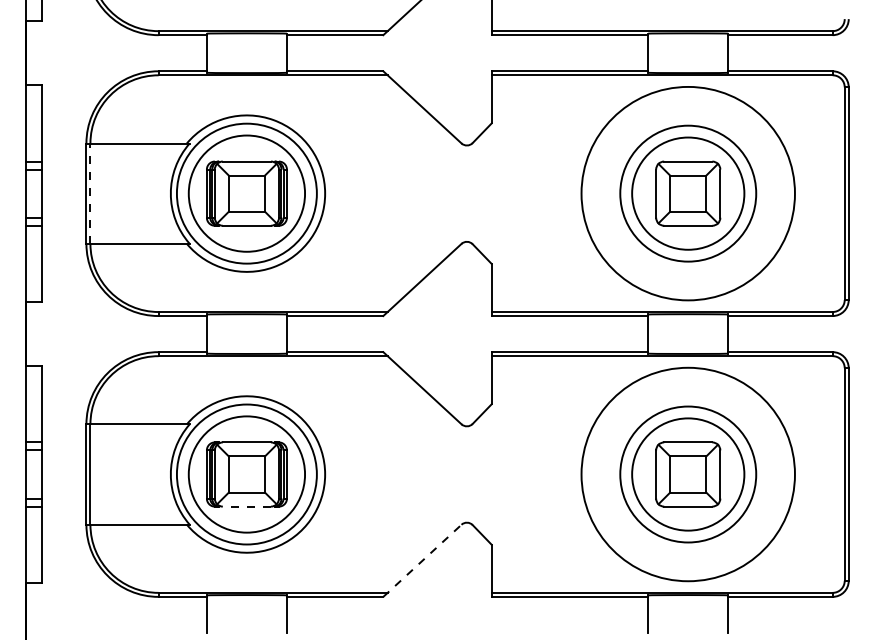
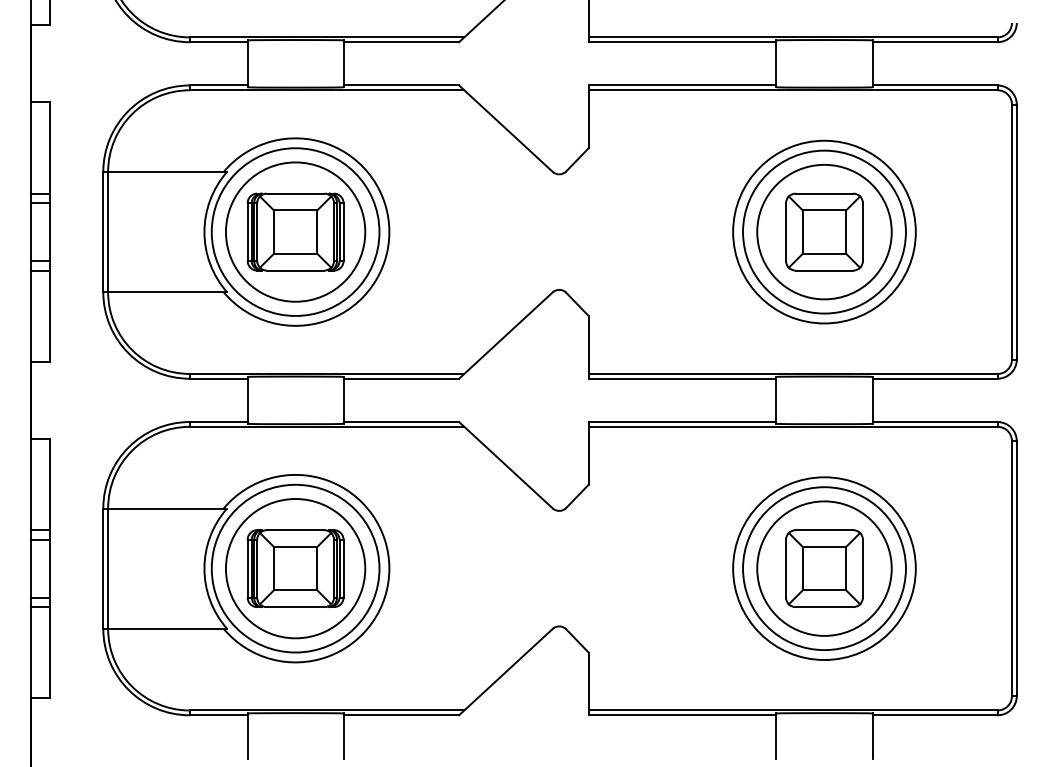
line: (90, 193) -> (108, 231), dashed -> solid
circle: (688, 193) -> (824, 231), size x0.71
circle: (688, 474) -> (824, 568), size x0.71
line: (246, 506) -> (295, 606), dashed -> solid
line: (422, 560) -> (506, 671), dashed -> solid

